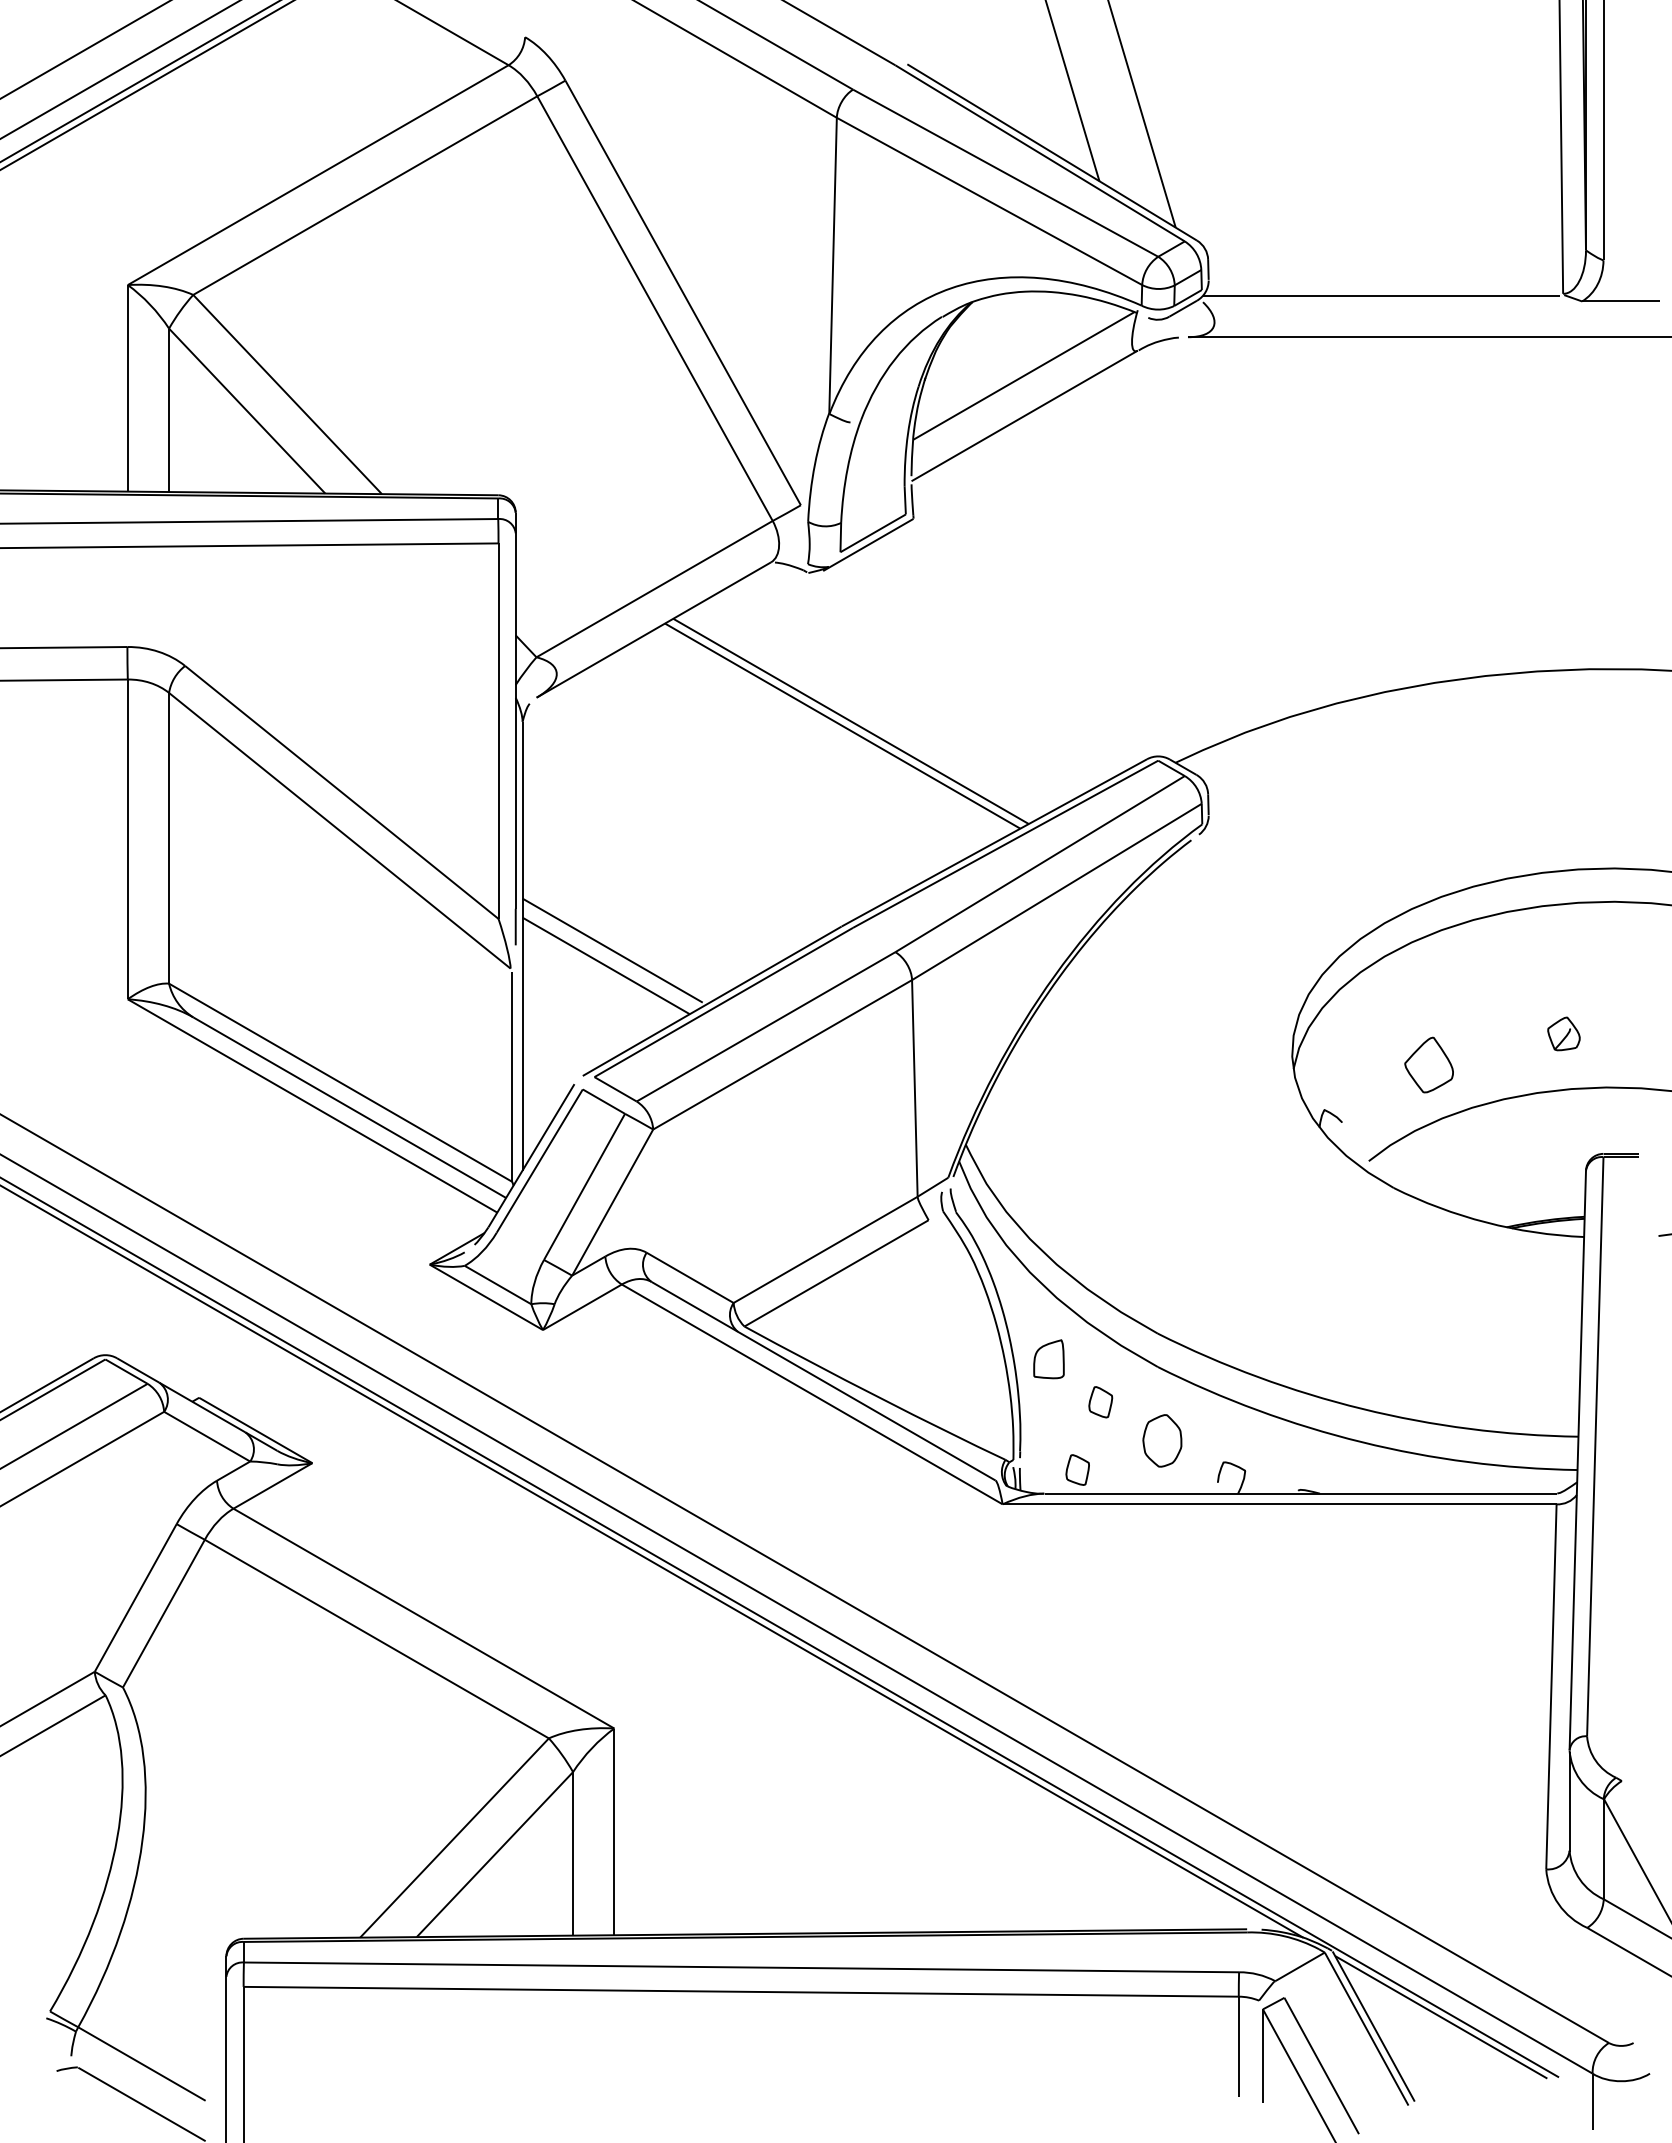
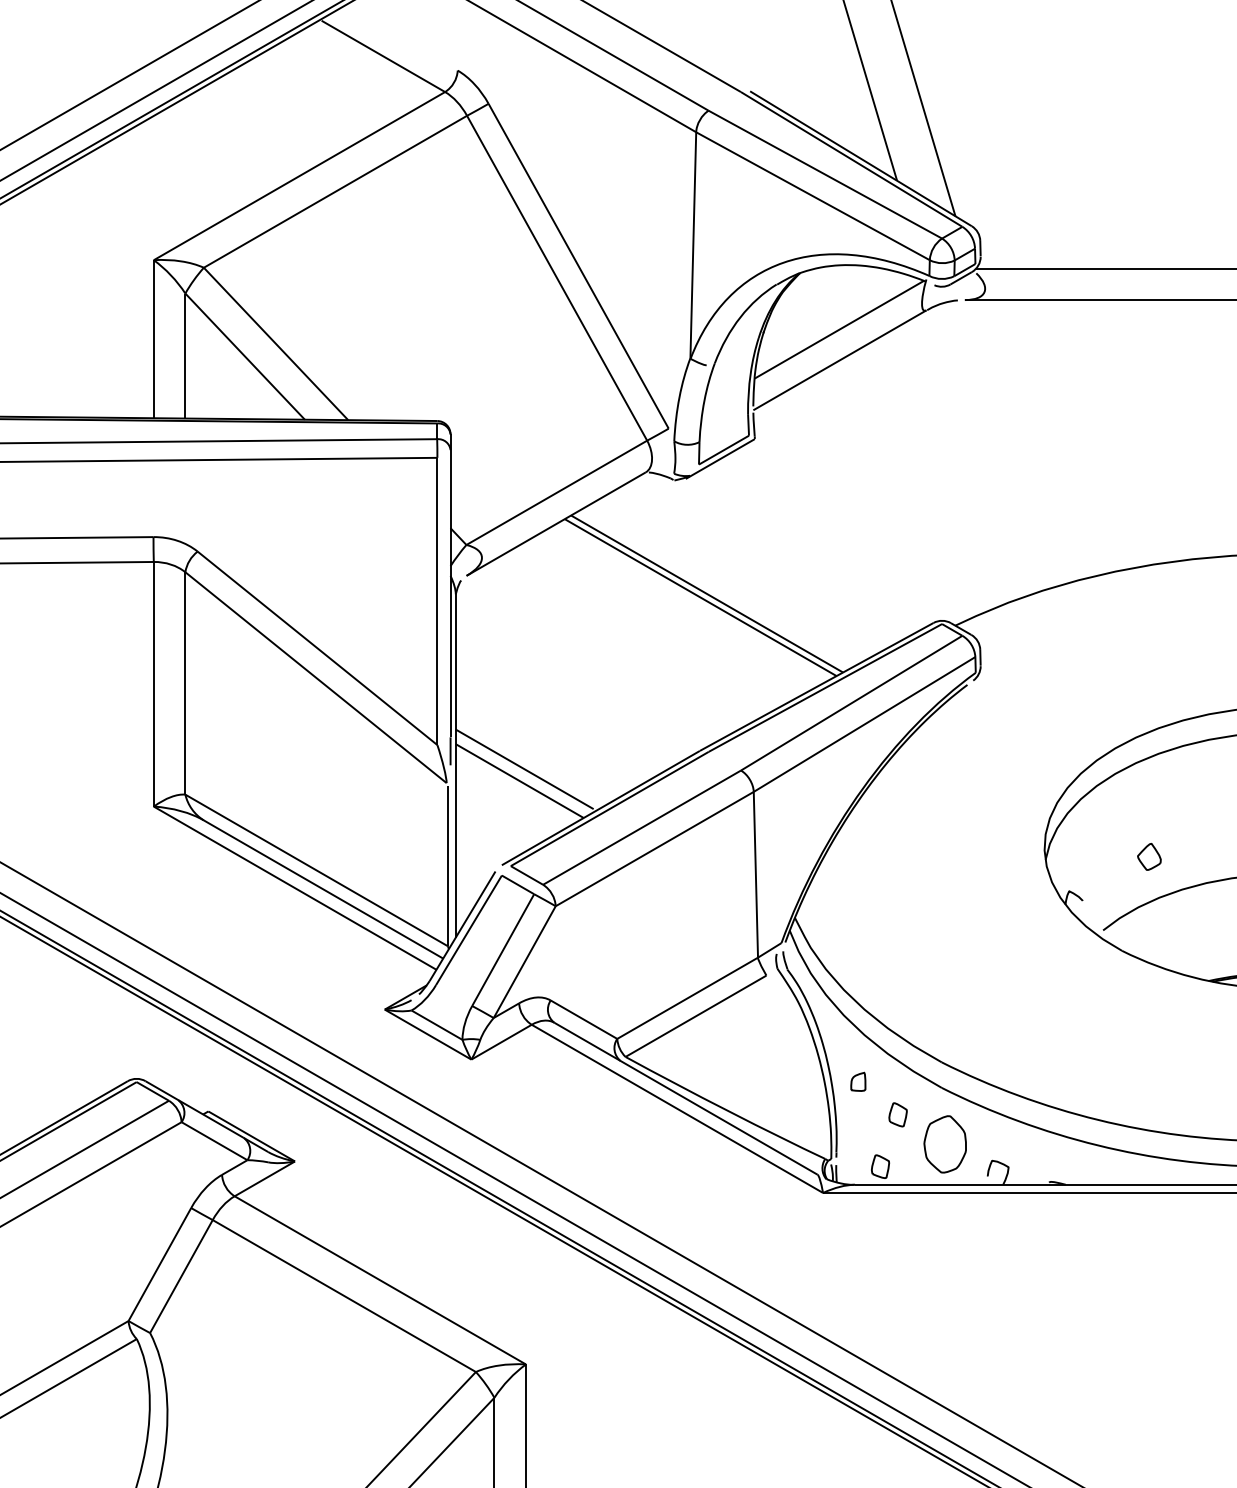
part: (1429, 1064) -> (1149, 856), size x0.62
part: (1048, 1358) -> (858, 1081), size x0.62
part: (1162, 1440) -> (945, 1144), size x1.43

